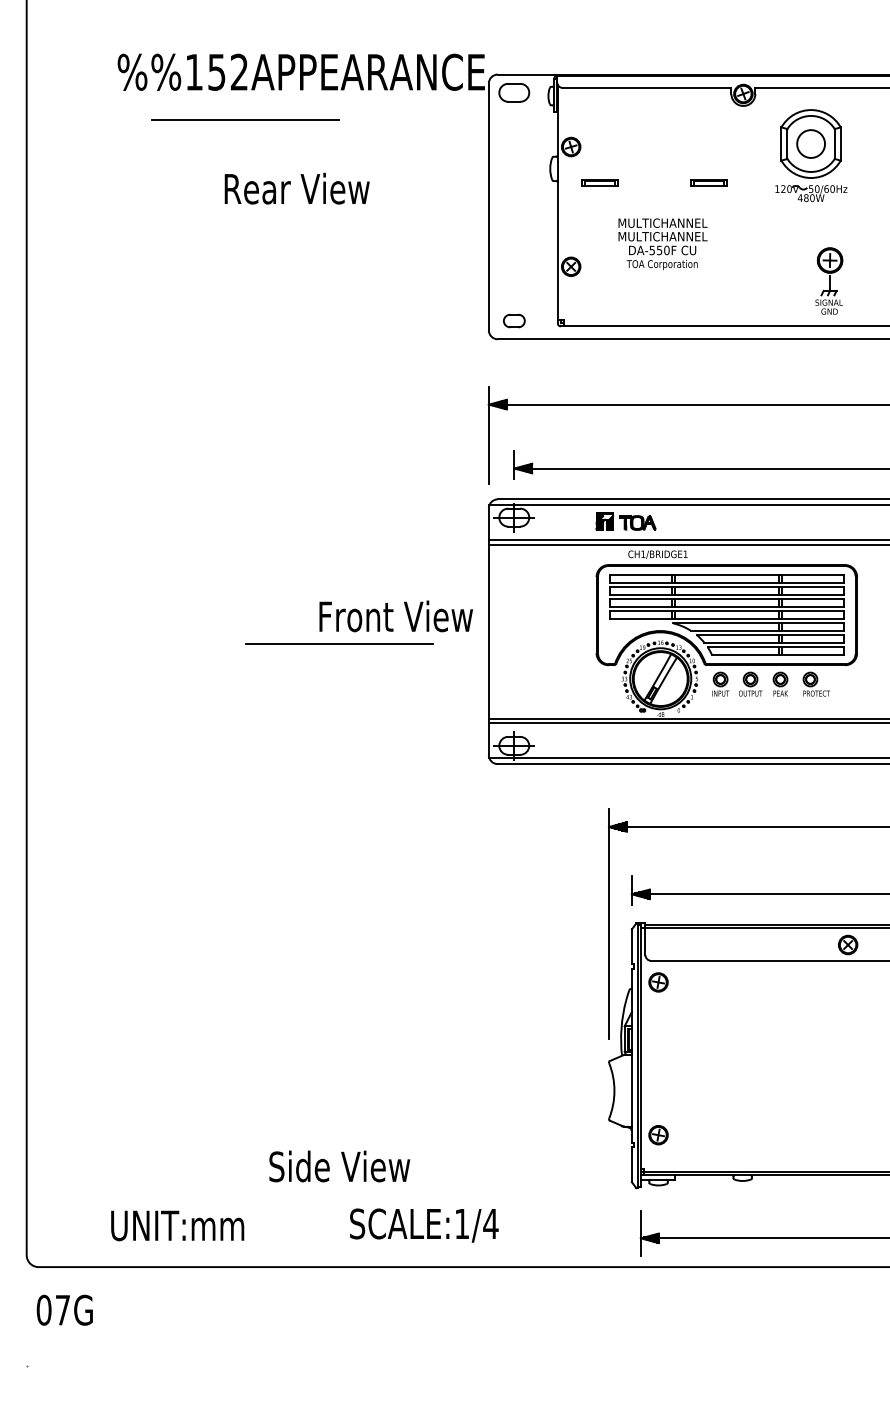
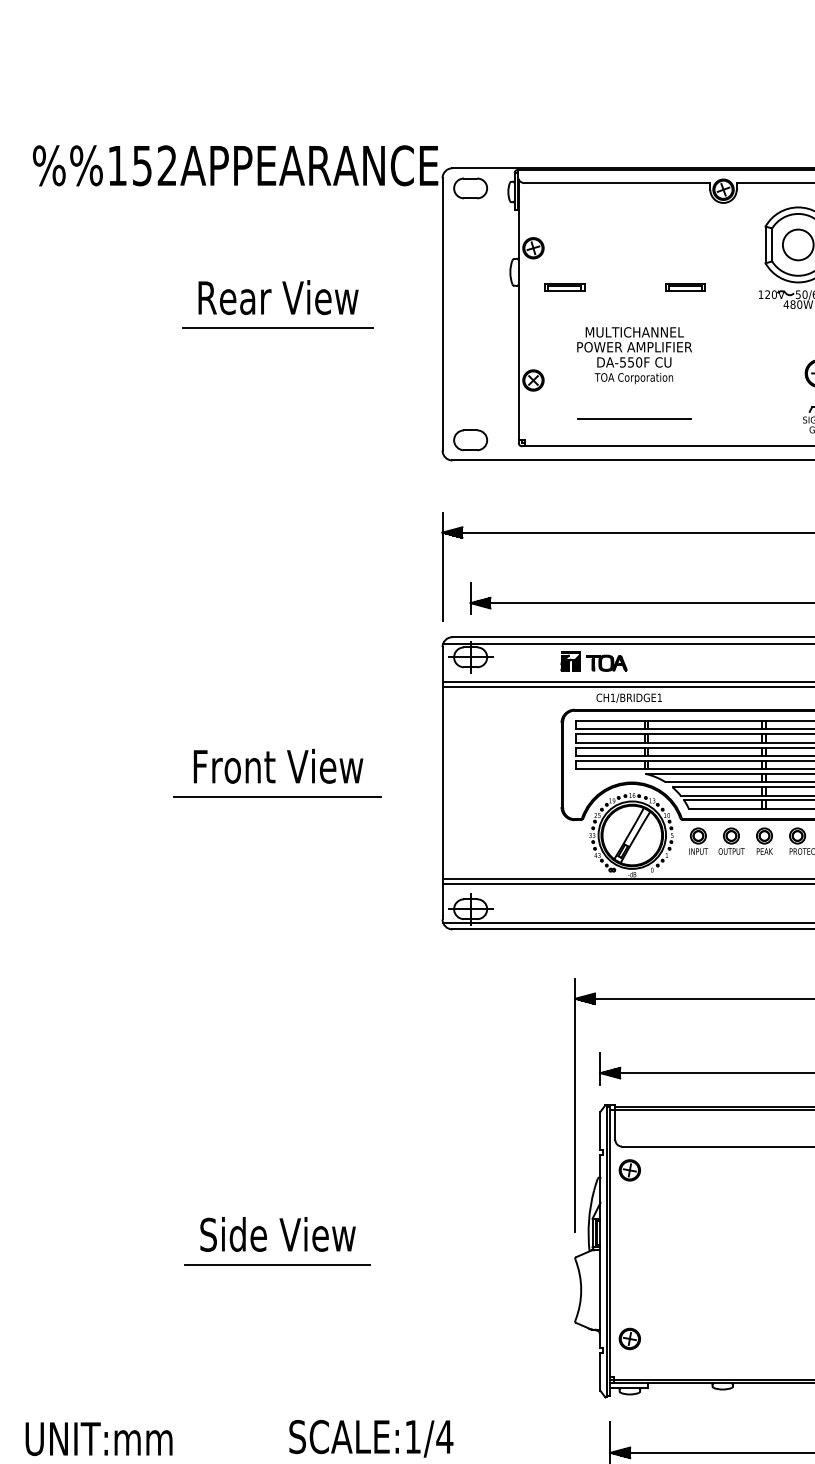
line: (245, 119) -> (173, 217), removed
text: (296, 188) -> (277, 297), moved
line: (339, 219) -> (277, 328), added
text: (662, 236) -> (634, 347), MULTICHANNEL -> POWER AMPLIFIER
line: (662, 301) -> (634, 418), added
part: (514, 320) -> (470, 439), size x1.43
text: (395, 616) -> (277, 766), moved
line: (339, 1067) -> (277, 1264), added
text: (339, 1166) -> (277, 1234), moved

